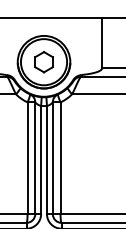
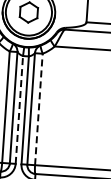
line: (60, 158) -> (38, 109), solid -> dashed
line: (41, 159) -> (19, 109), solid -> dashed

